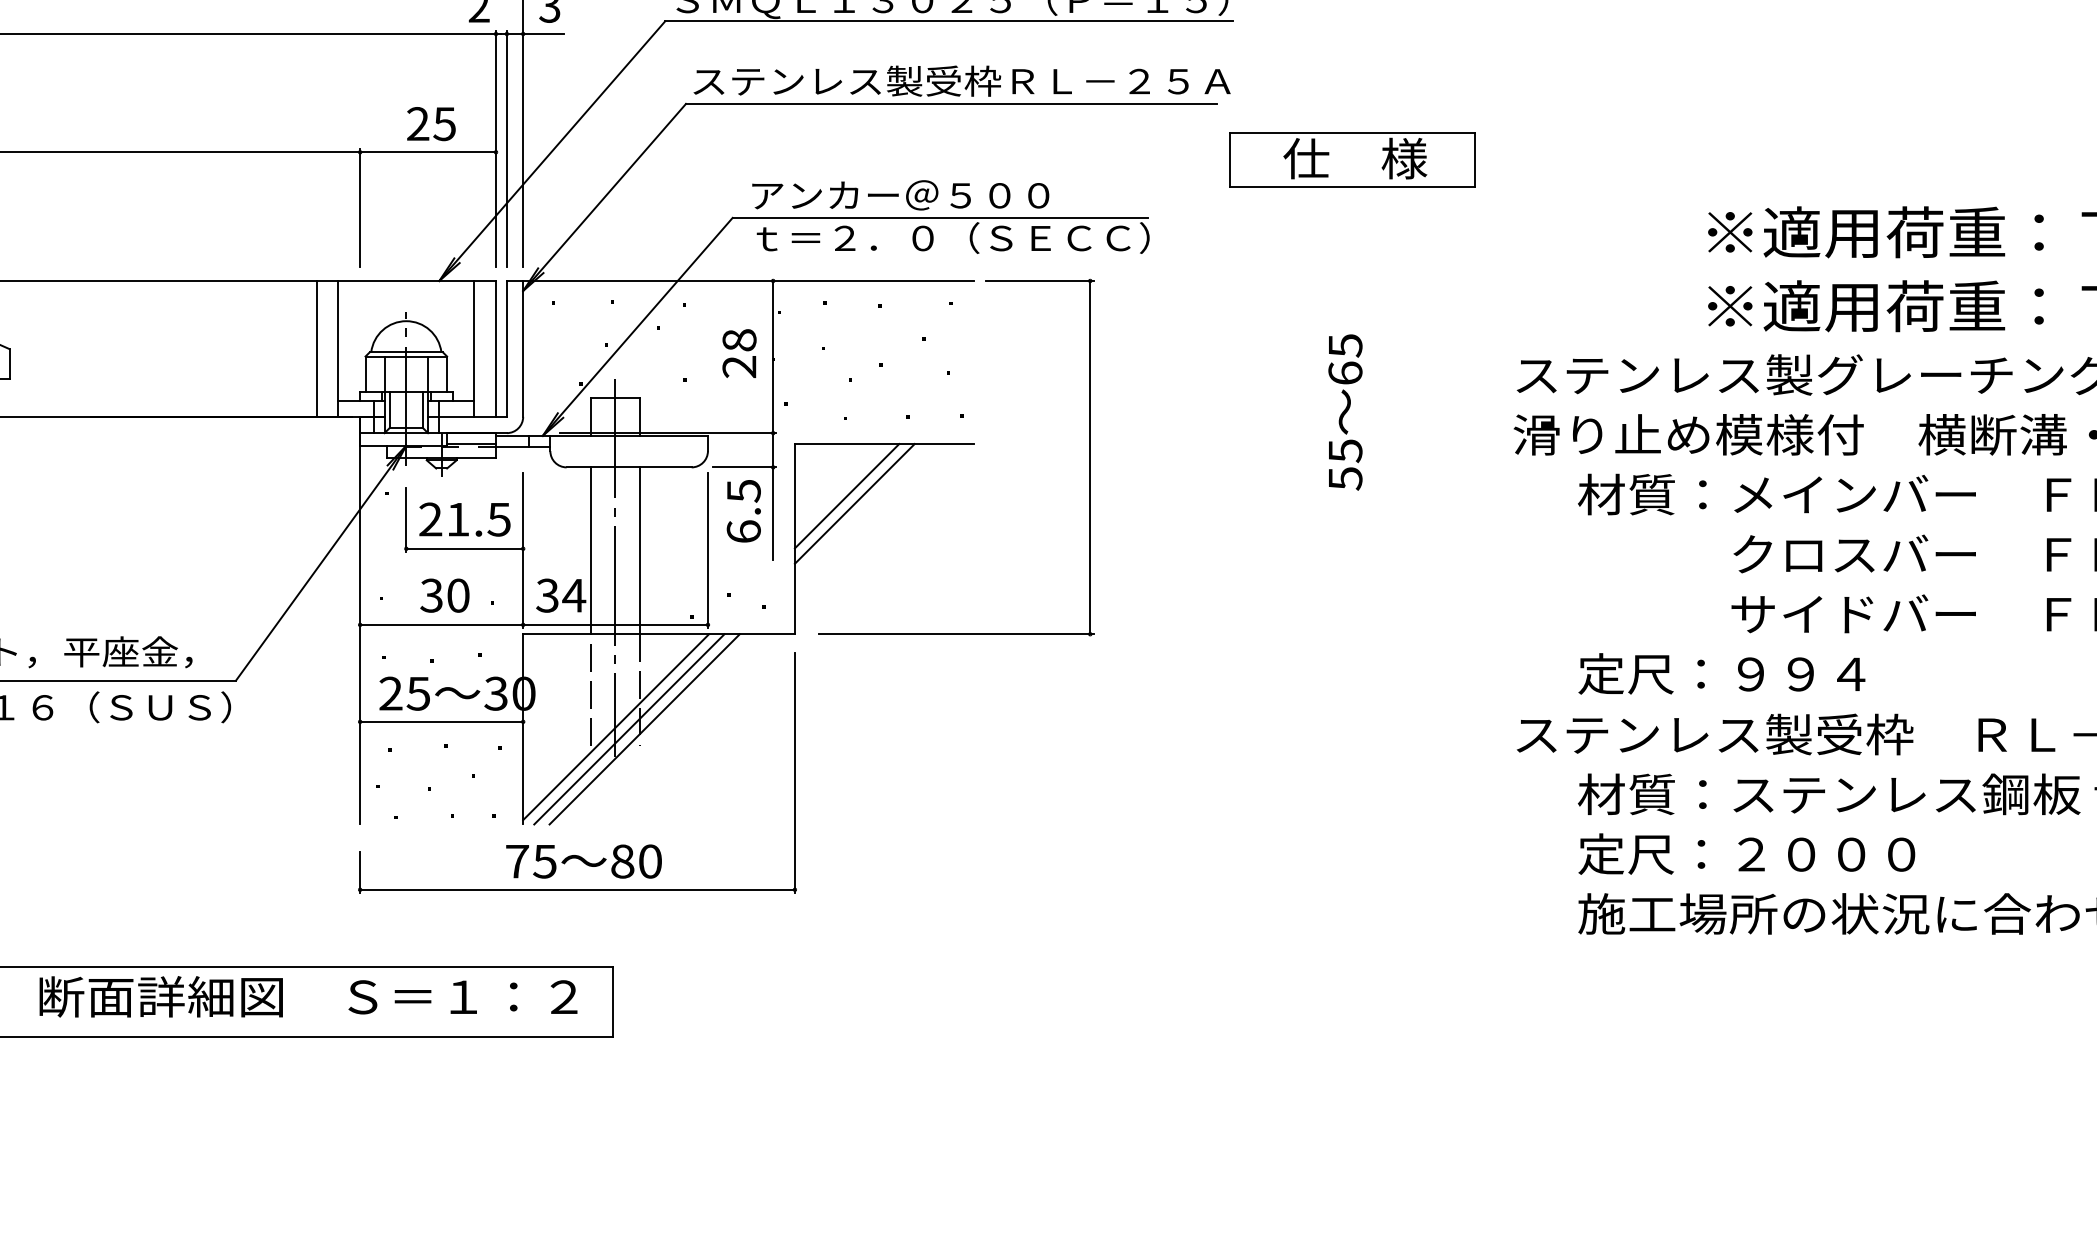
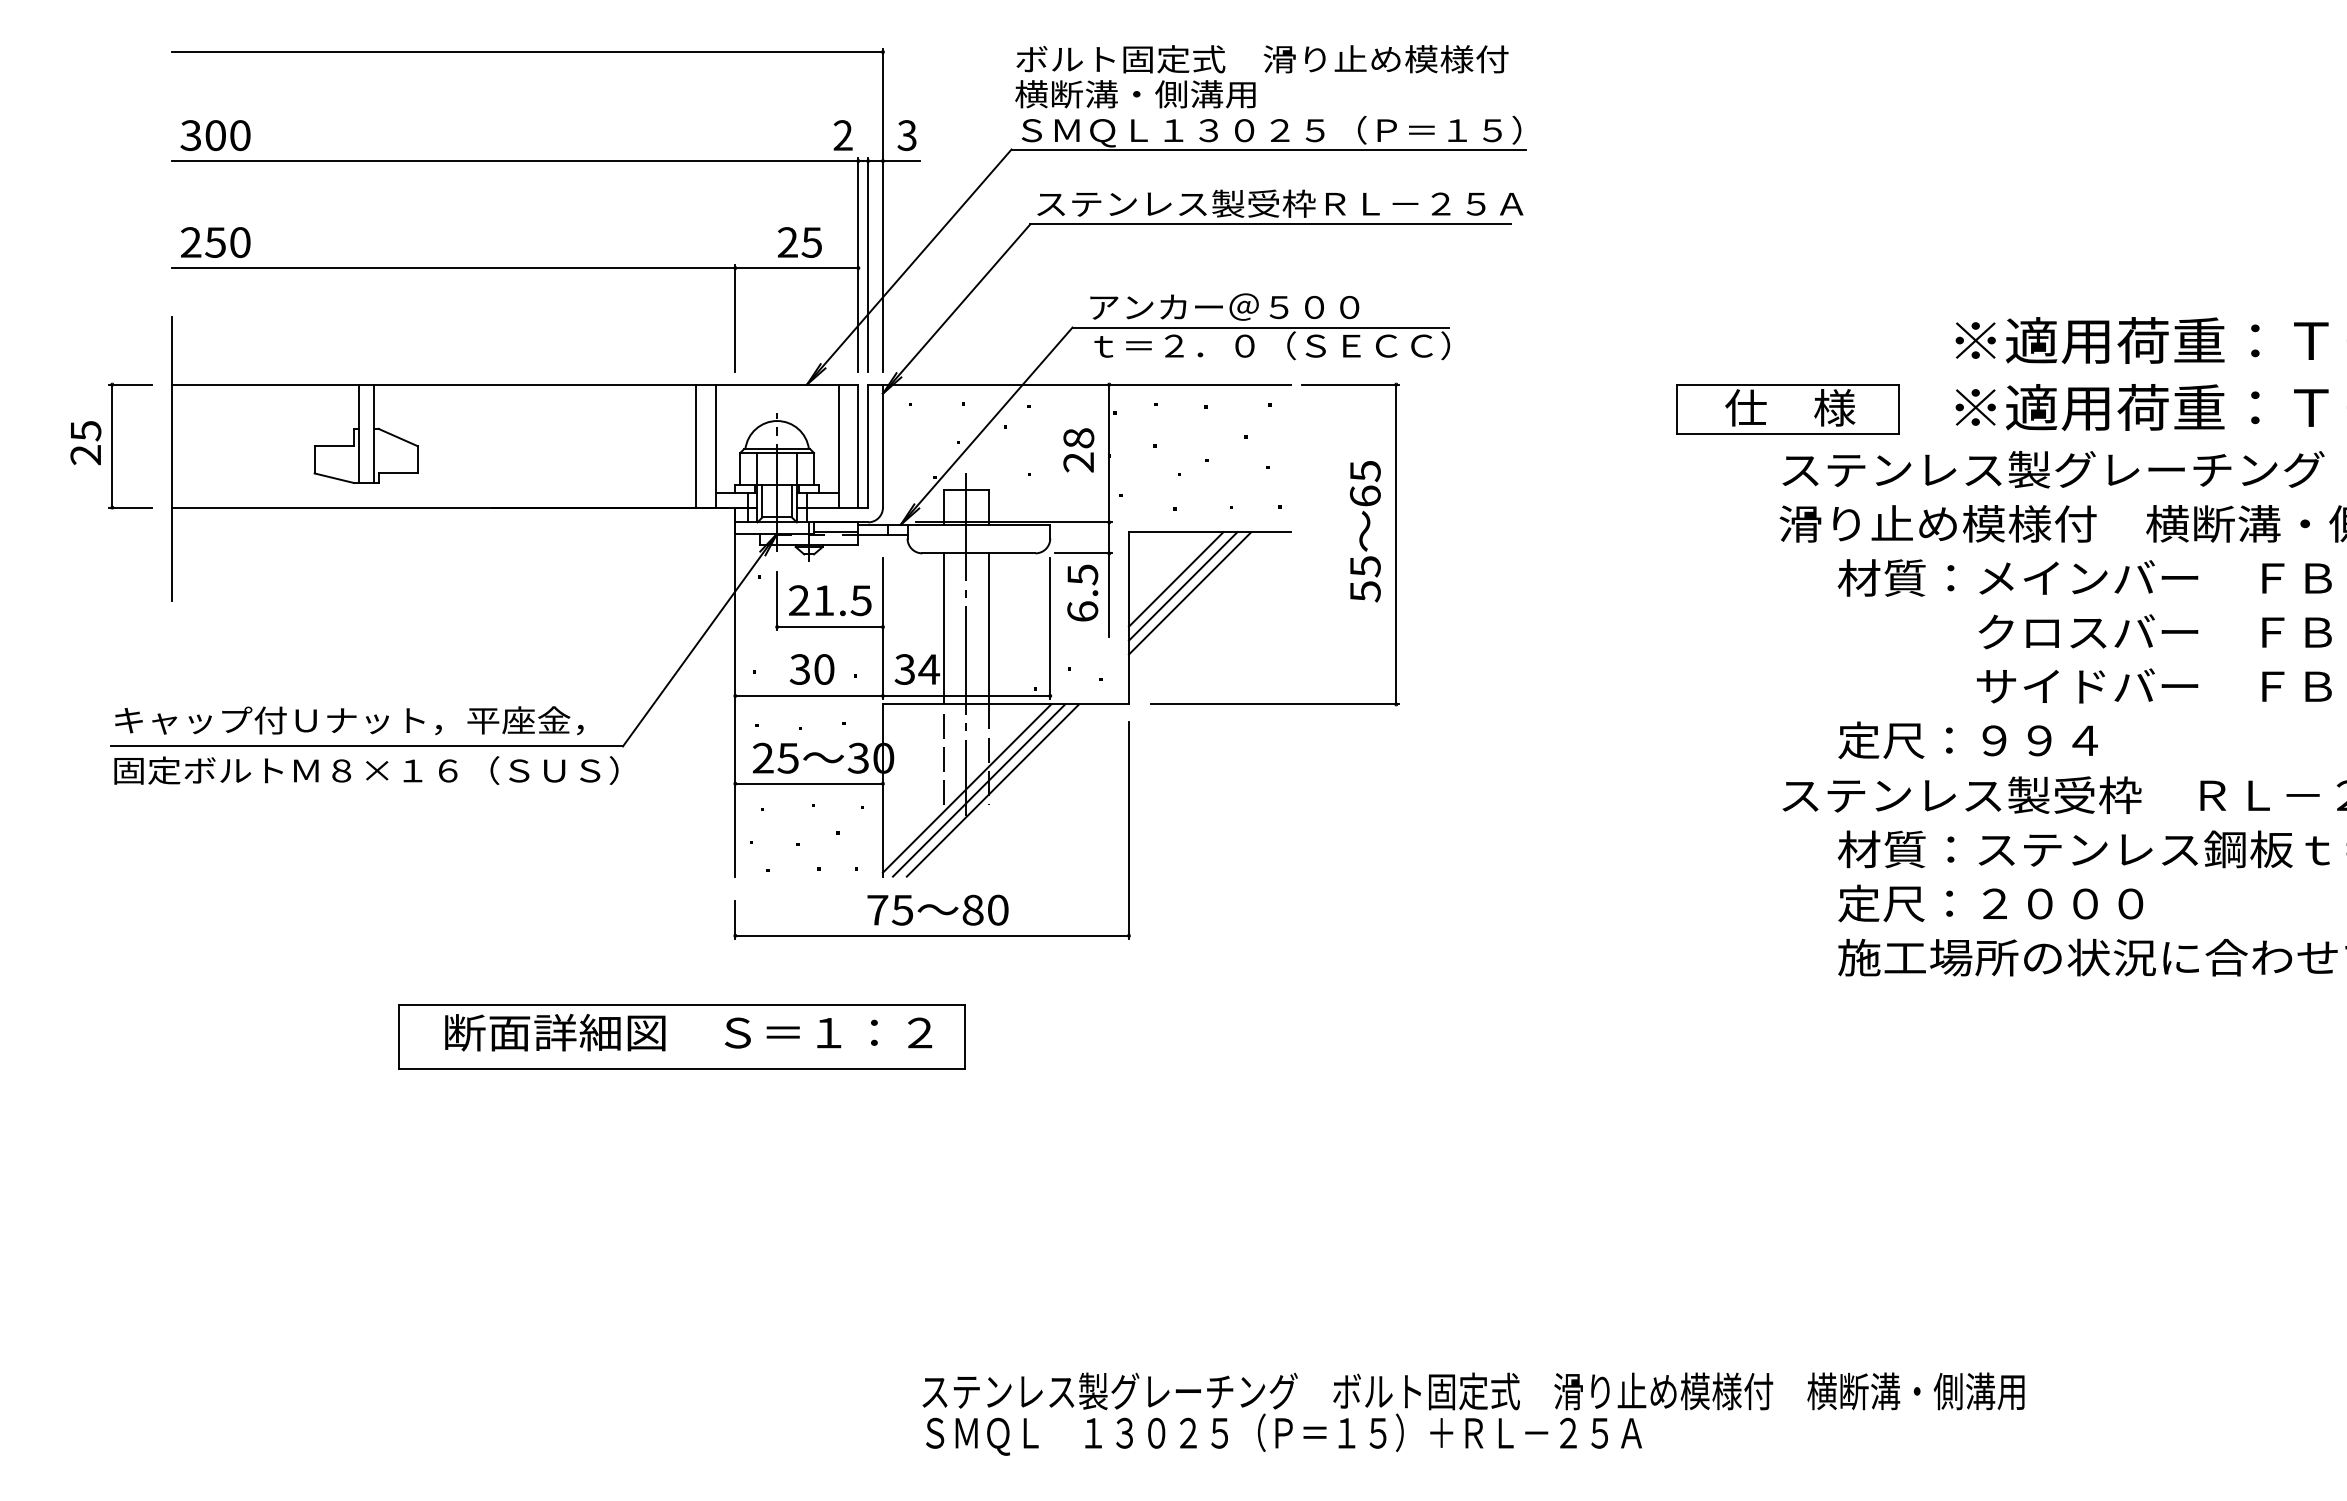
part: (1352, 160) -> (1787, 409), moved
text: (1345, 412) -> (1365, 531), moved
line: (861, 511) -> (1189, 593), added

